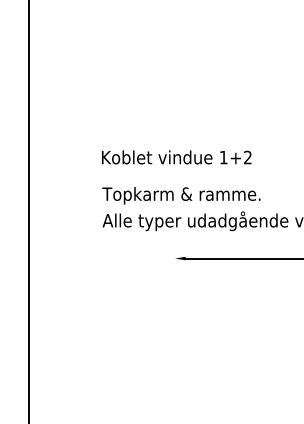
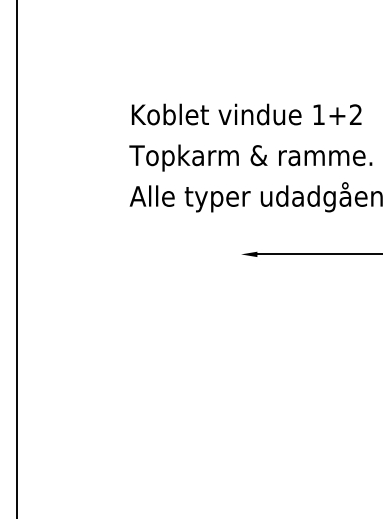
text: (176, 157) -> (246, 114), moved

